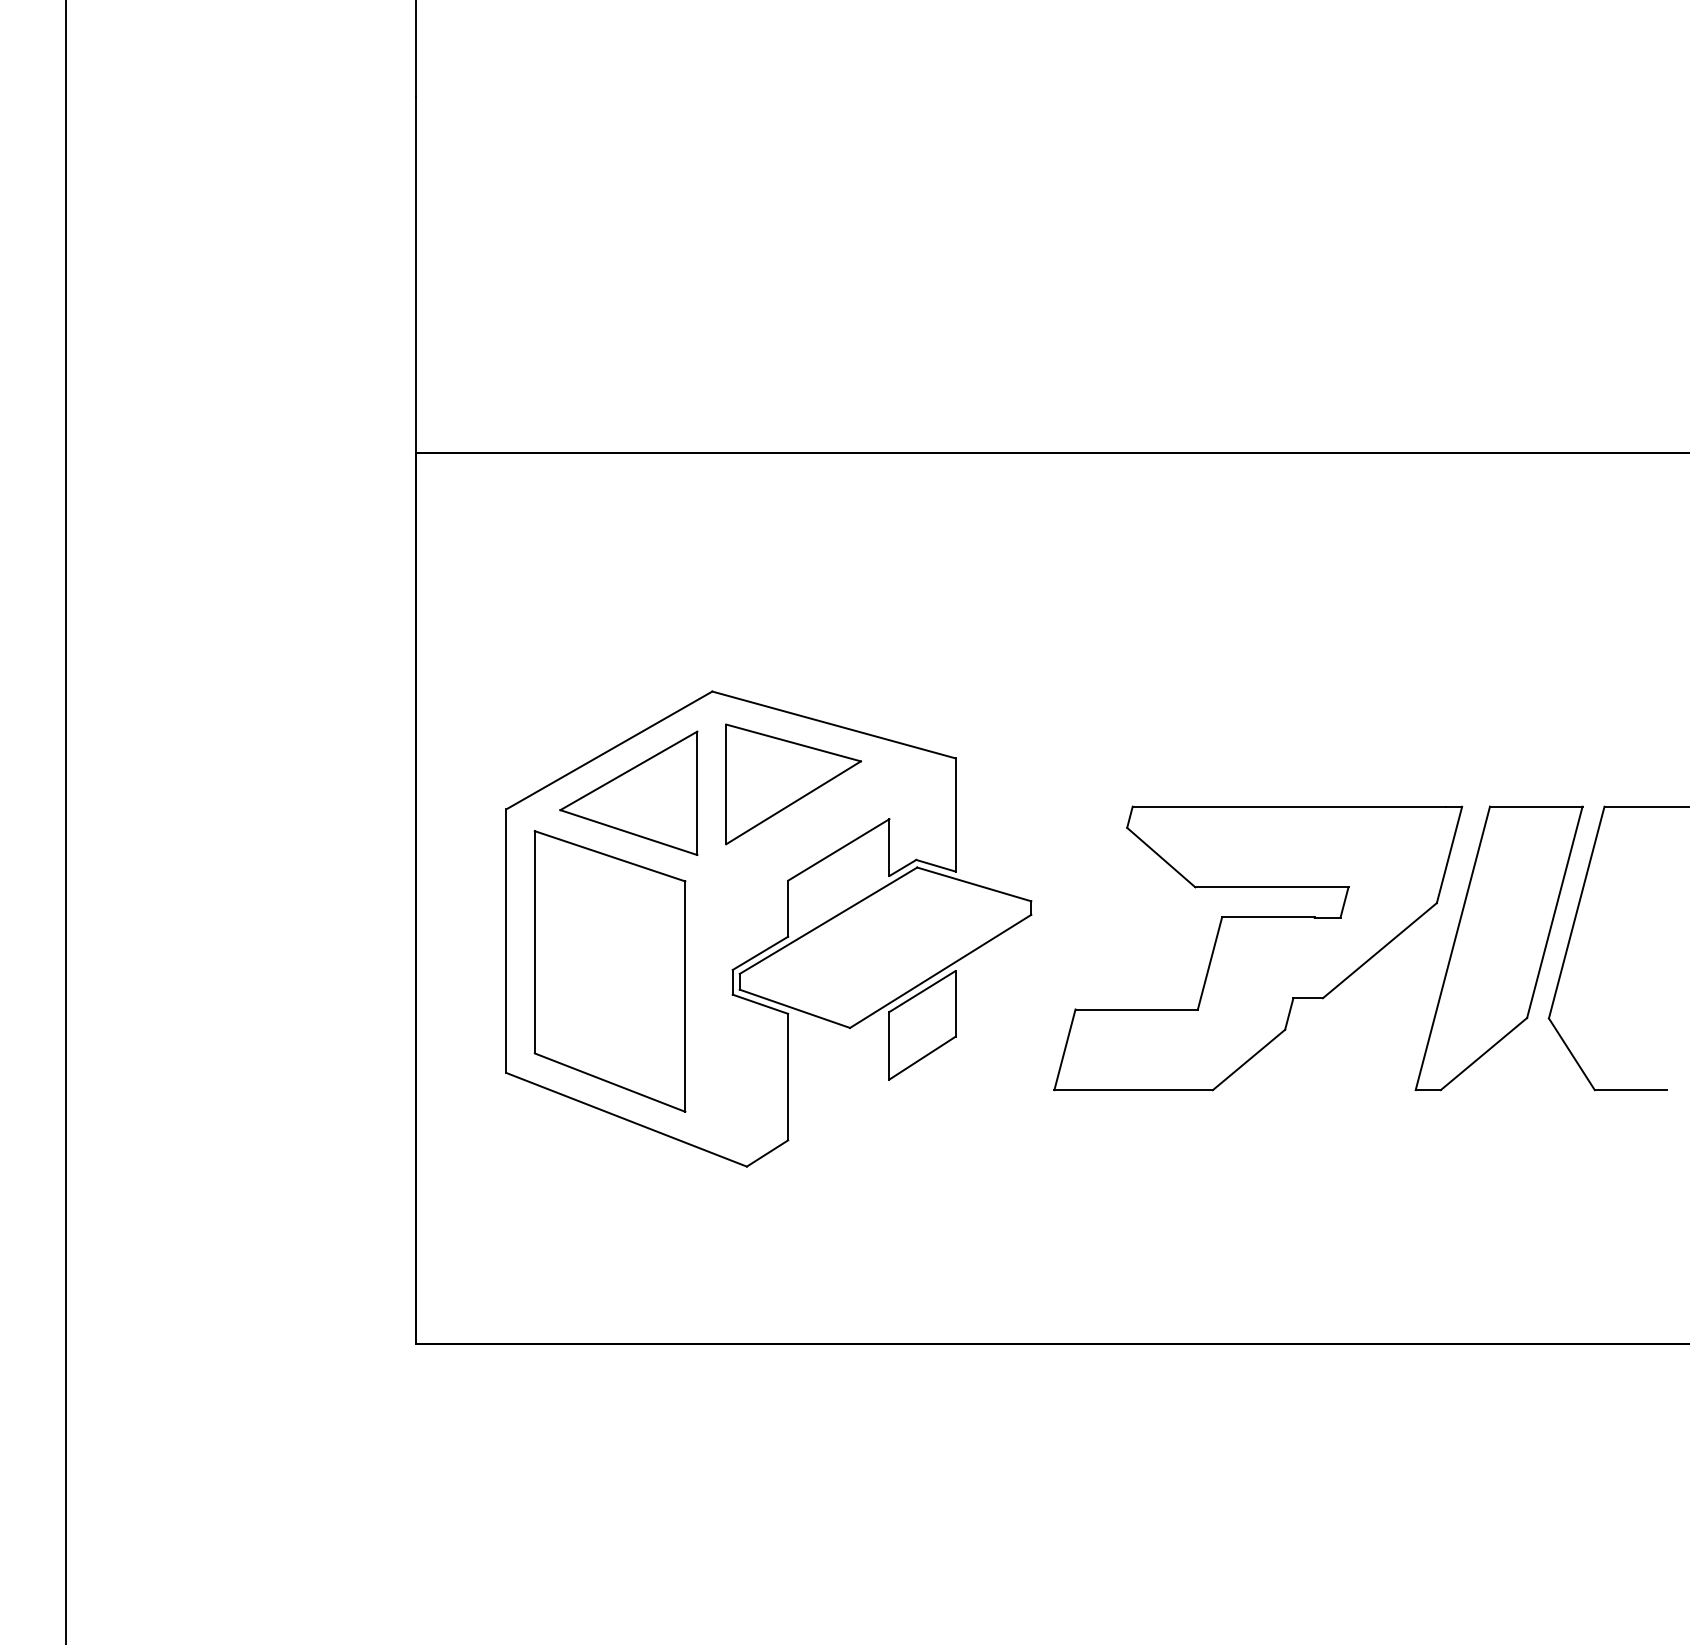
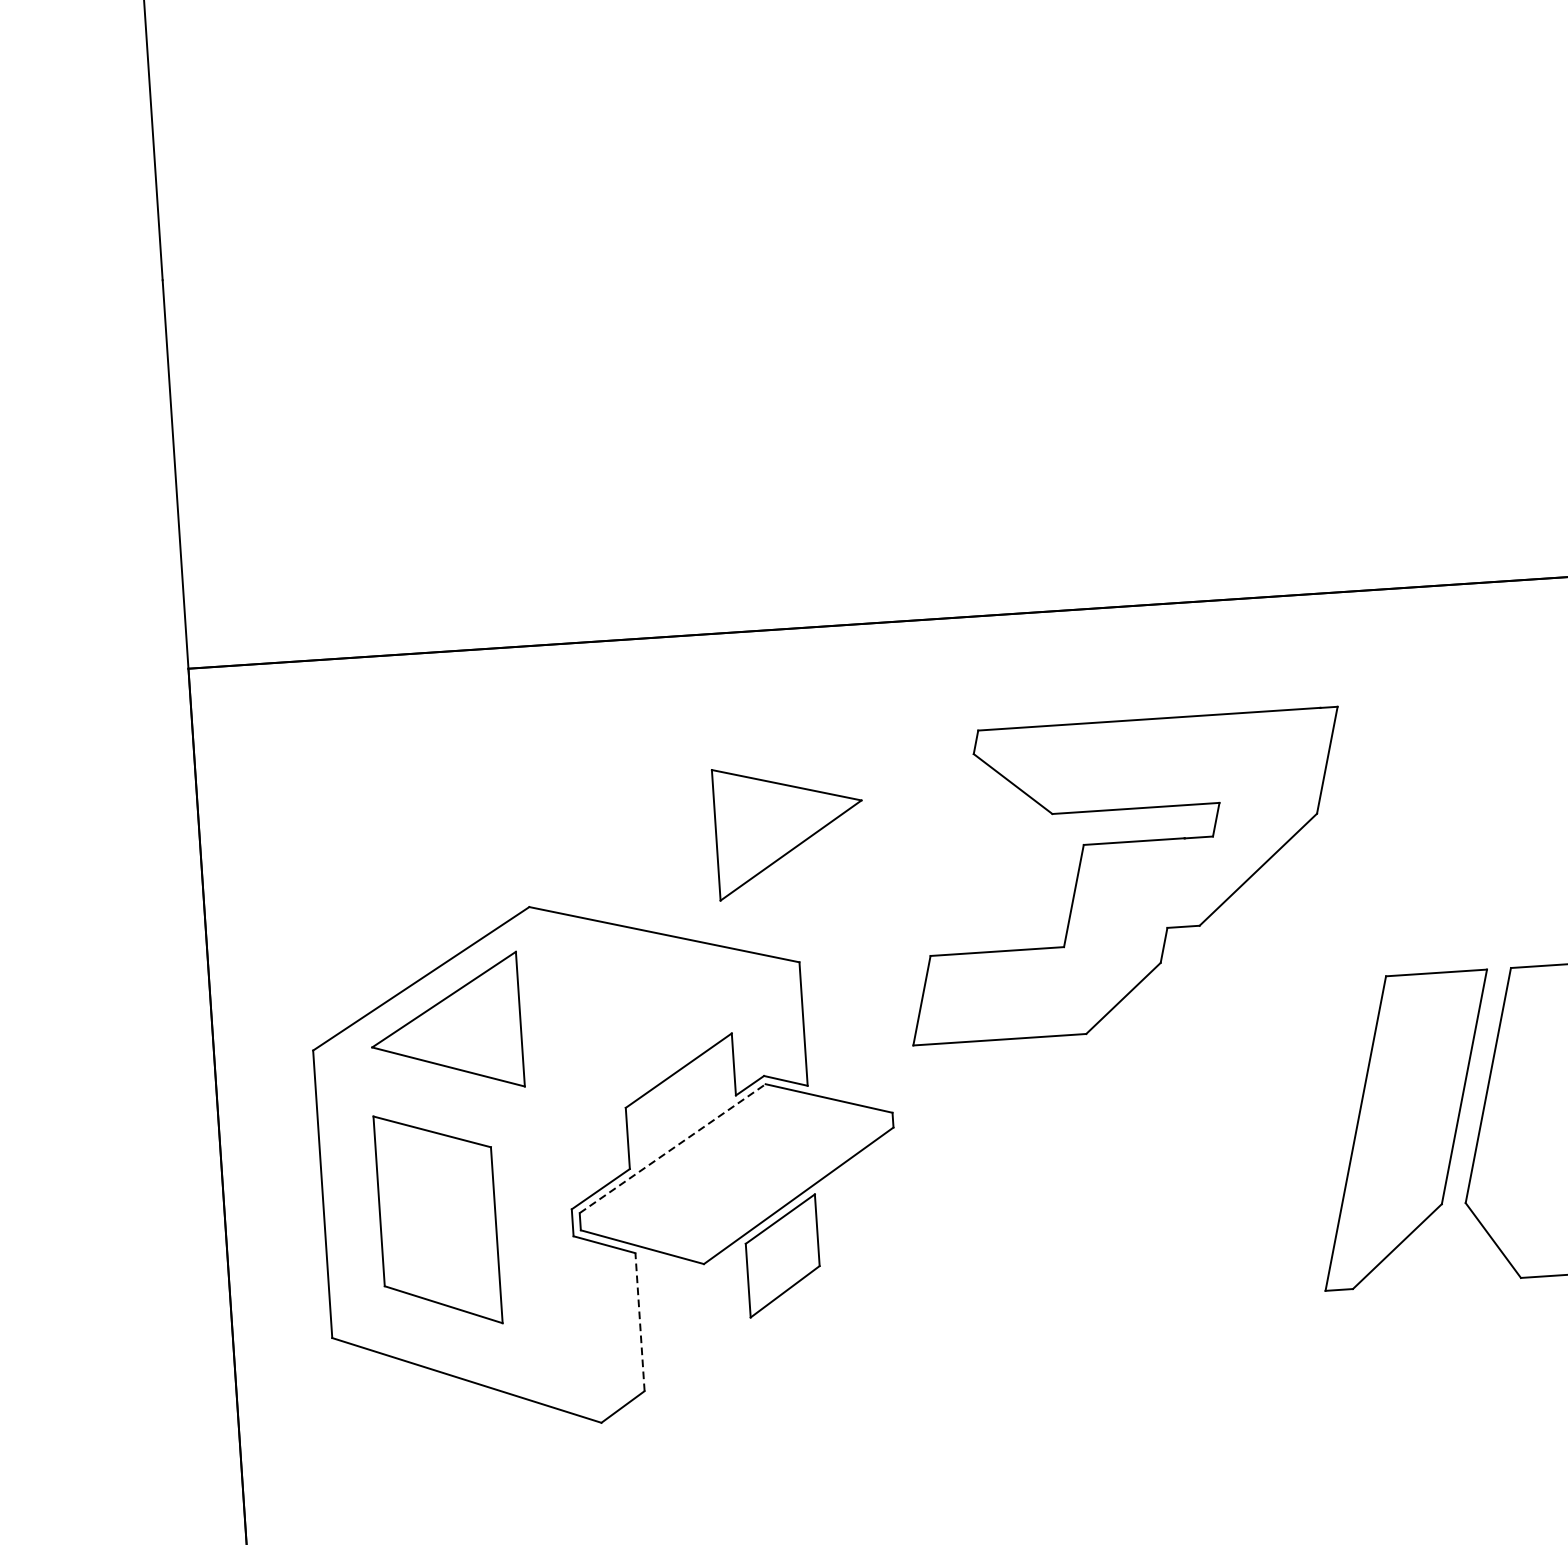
part: (793, 784) -> (789, 830), moved
line: (828, 920) -> (672, 1148), solid -> dashed
part: (1258, 948) -> (1125, 876), moved
part: (609, 971) -> (437, 1219), size x0.7
line: (788, 1076) -> (640, 1321), solid -> dashed

